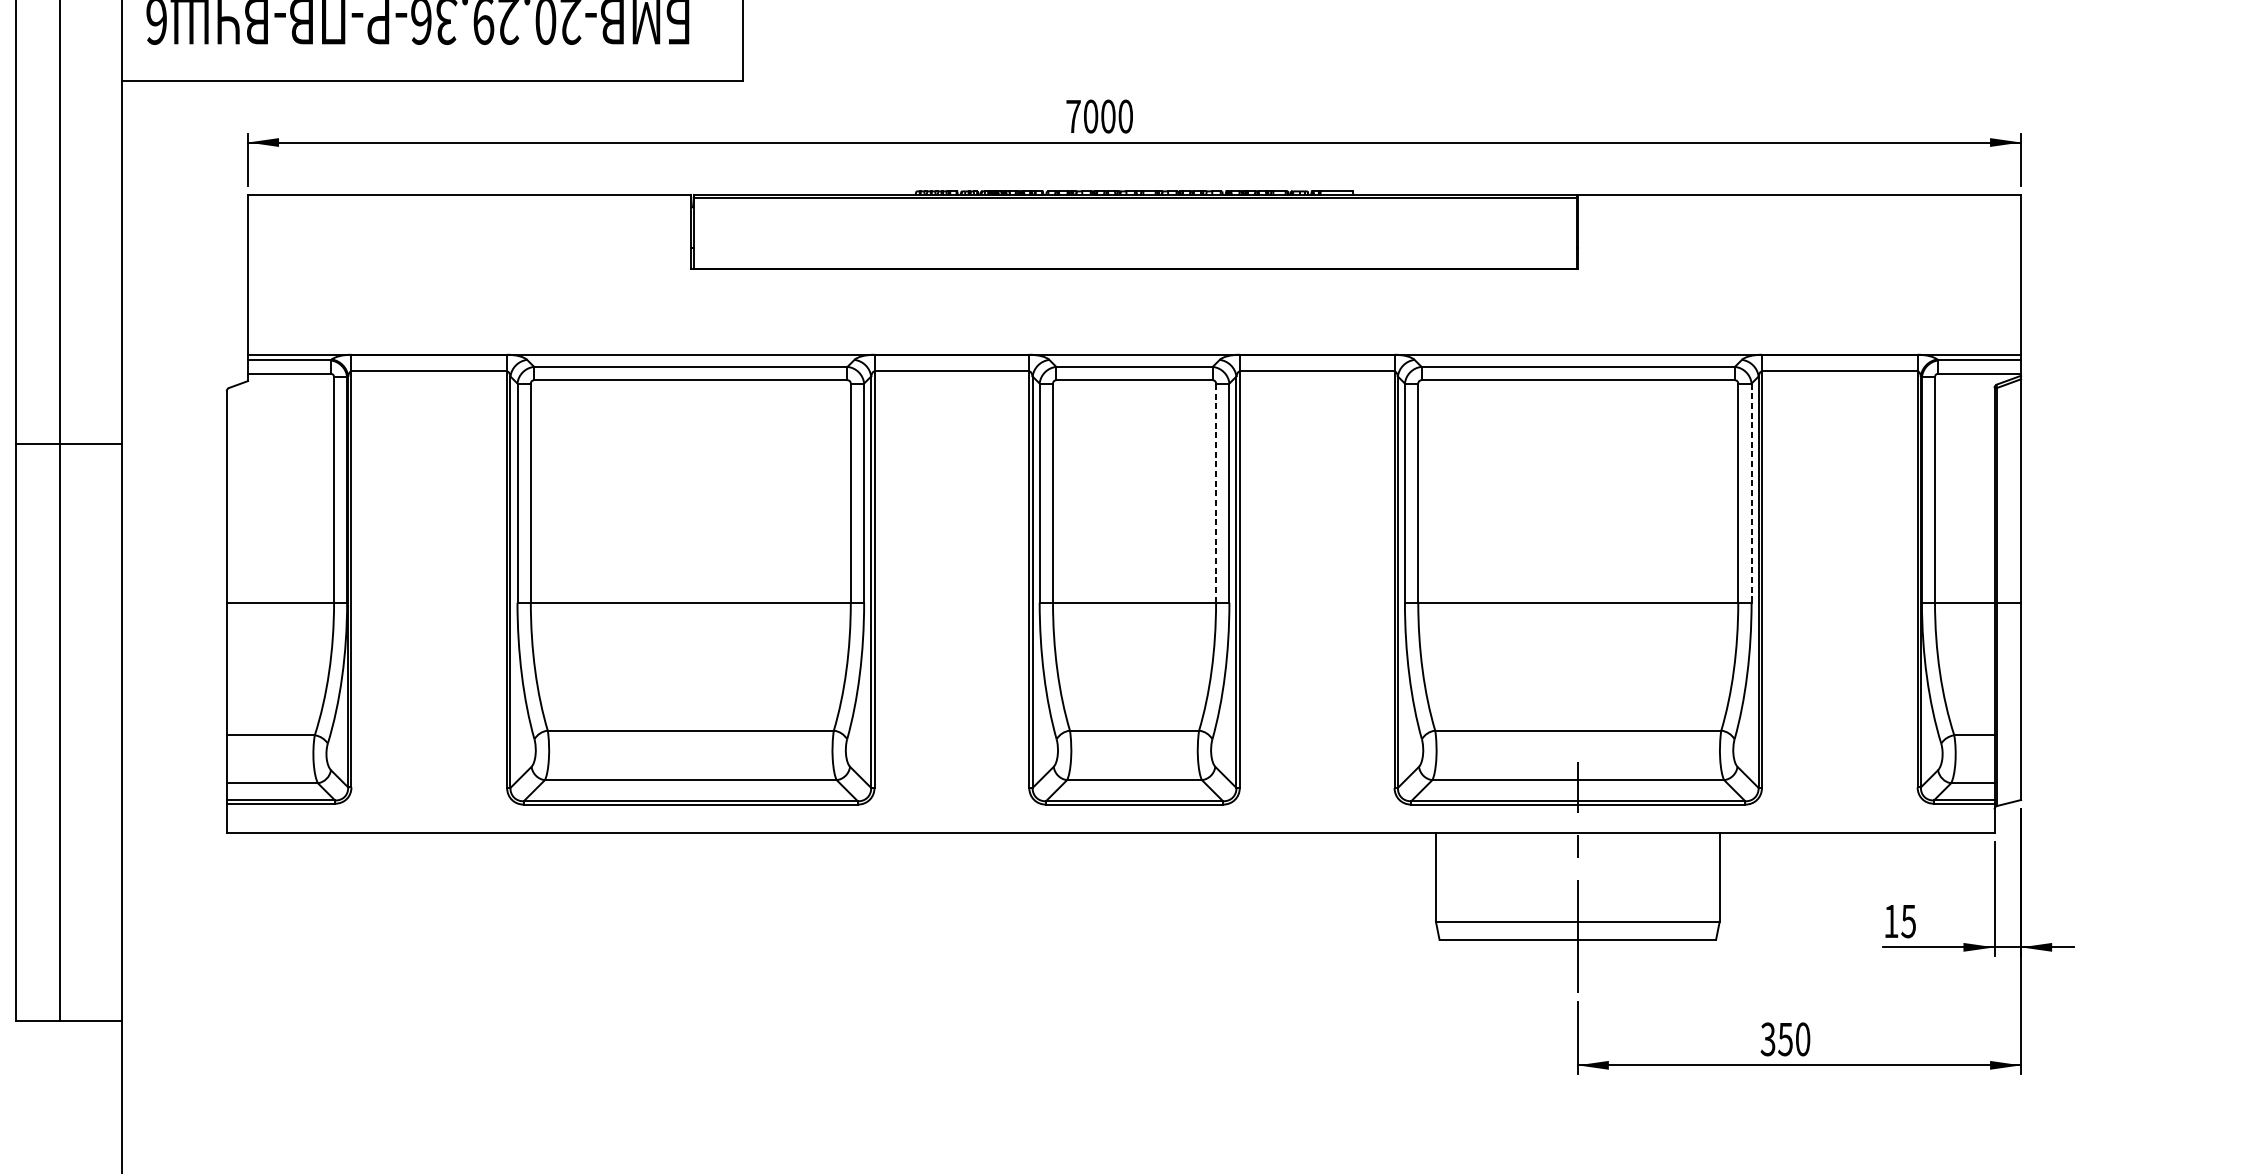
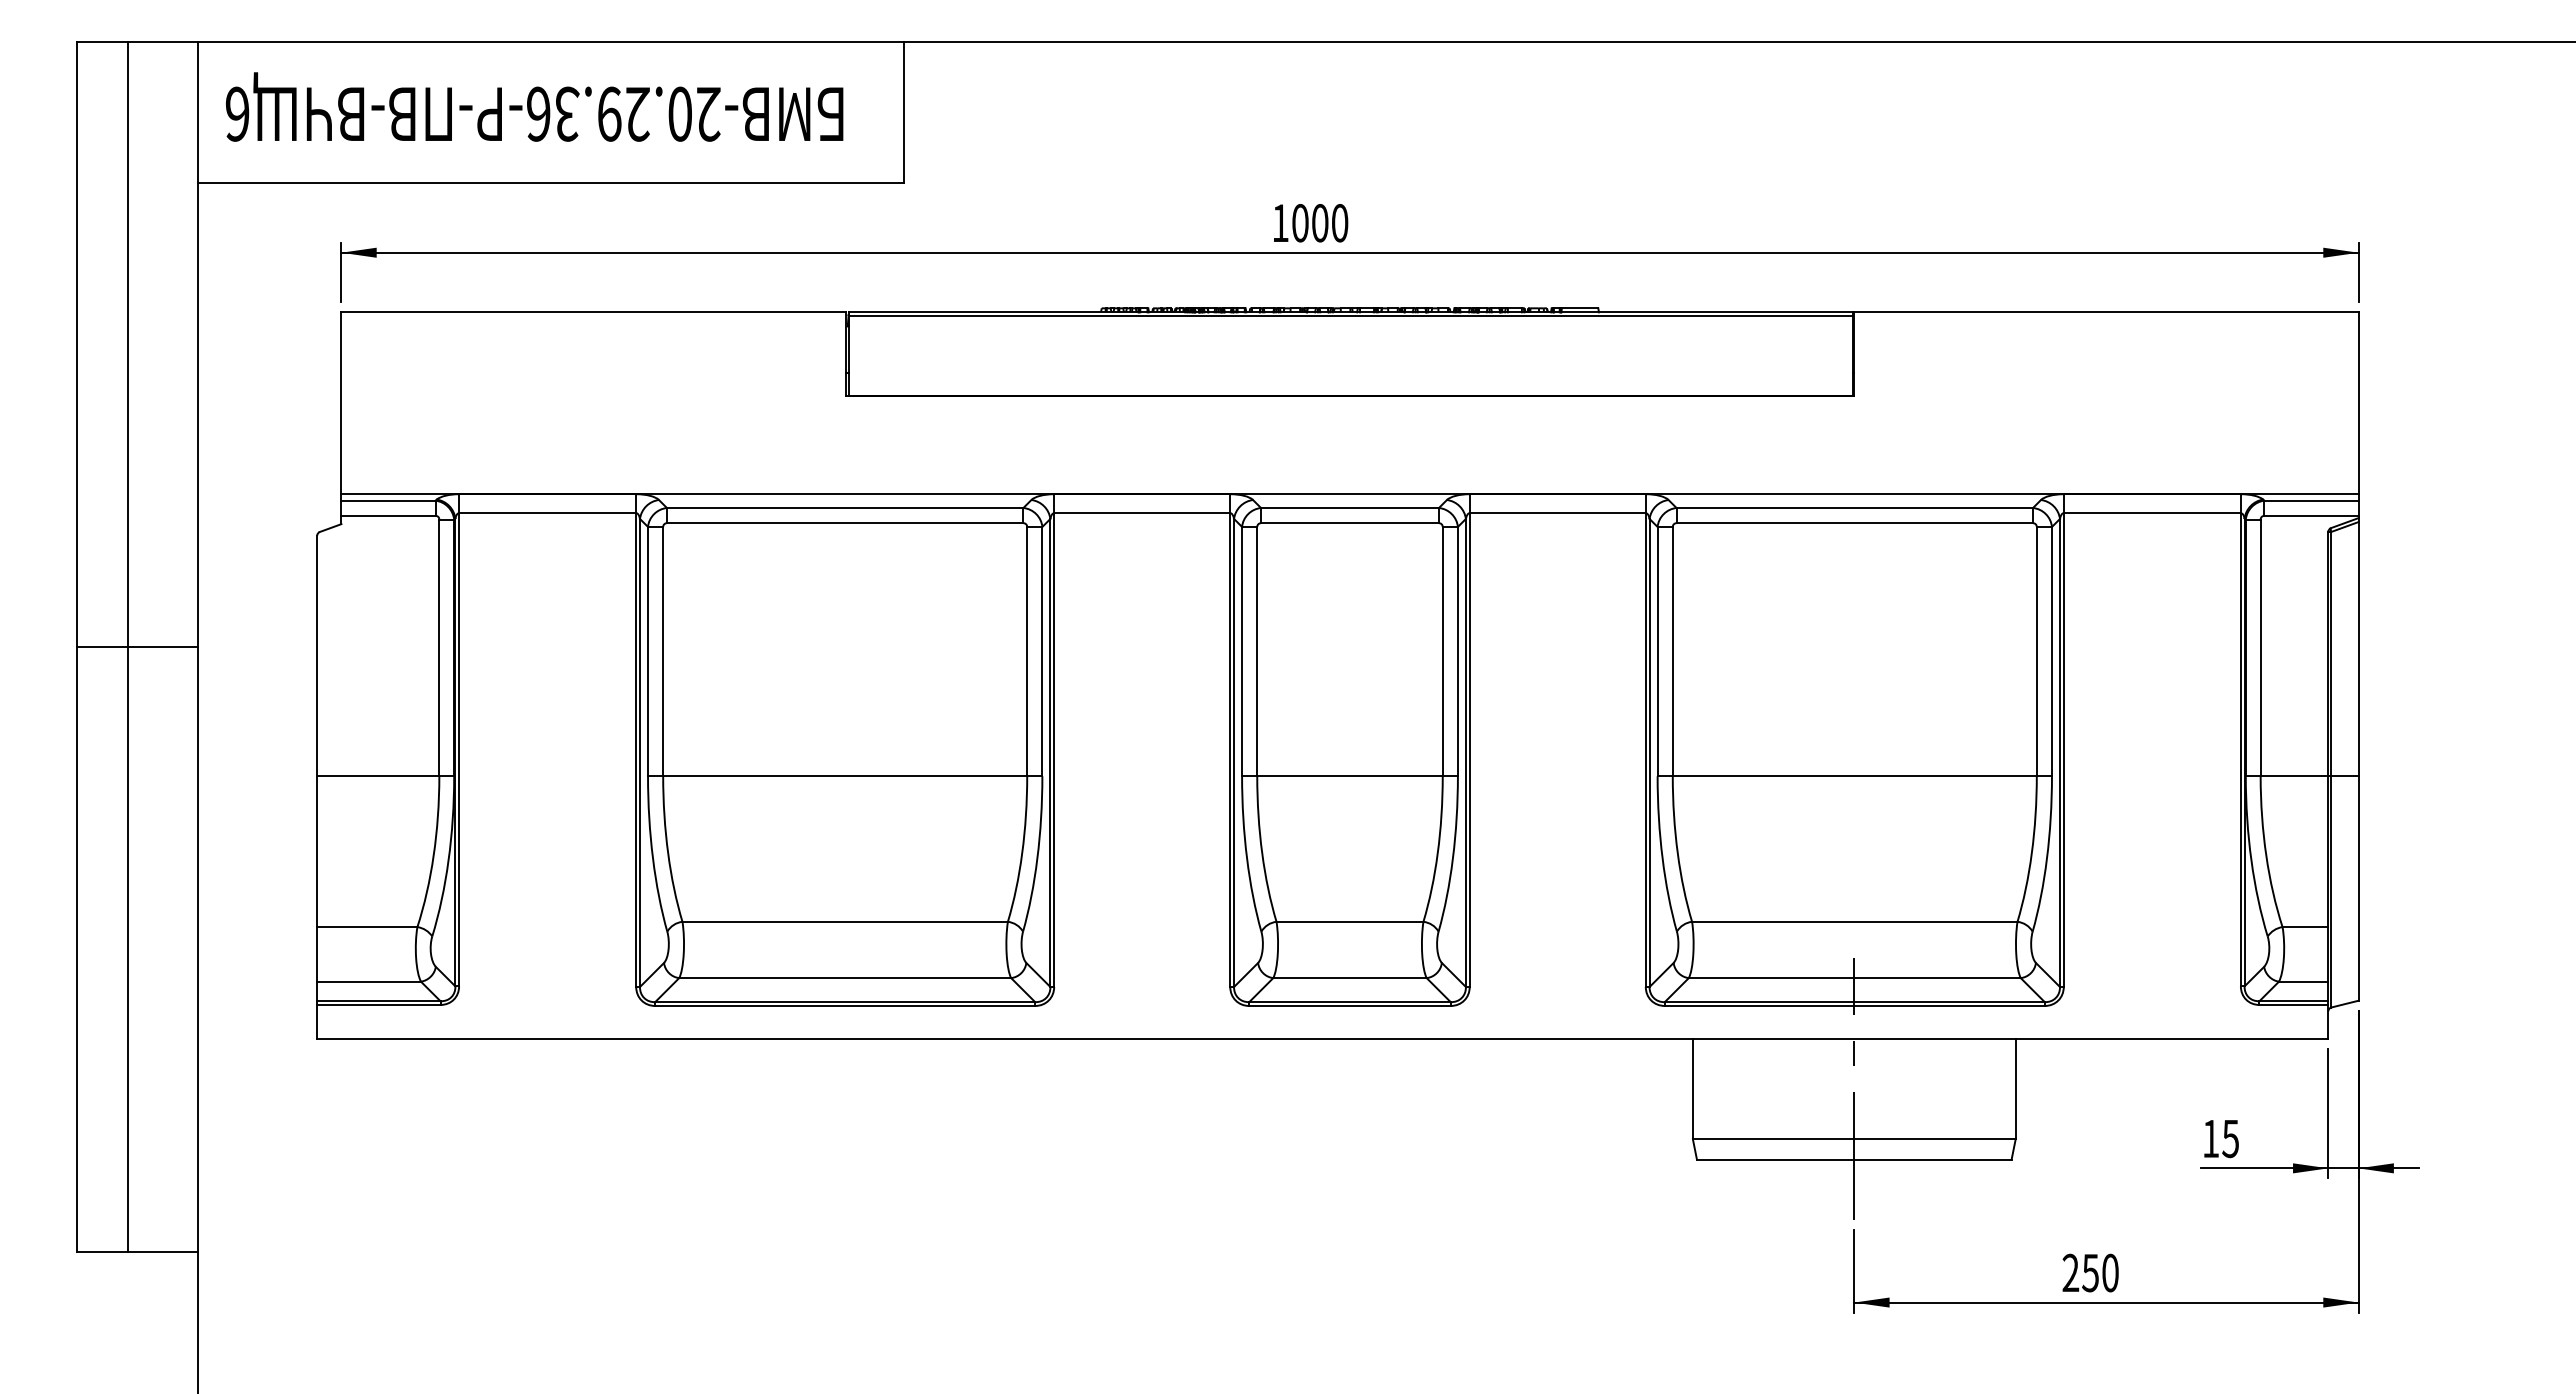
text: (1073, 115) -> (1280, 222), 7000 -> 1000
line: (68, 443) -> (137, 646), moved
line: (1215, 493) -> (1442, 651), dashed -> solid
line: (1751, 493) -> (2051, 651), dashed -> solid
text: (1767, 1039) -> (2070, 1273), 350 -> 250

